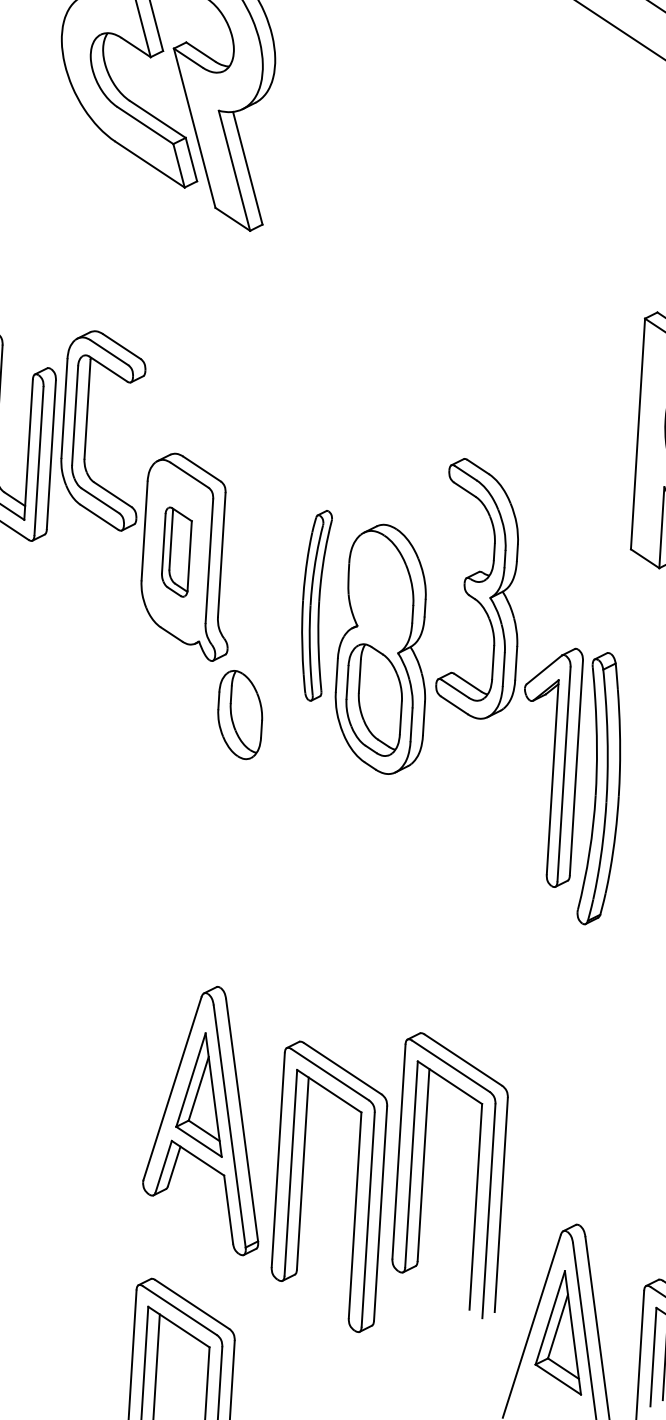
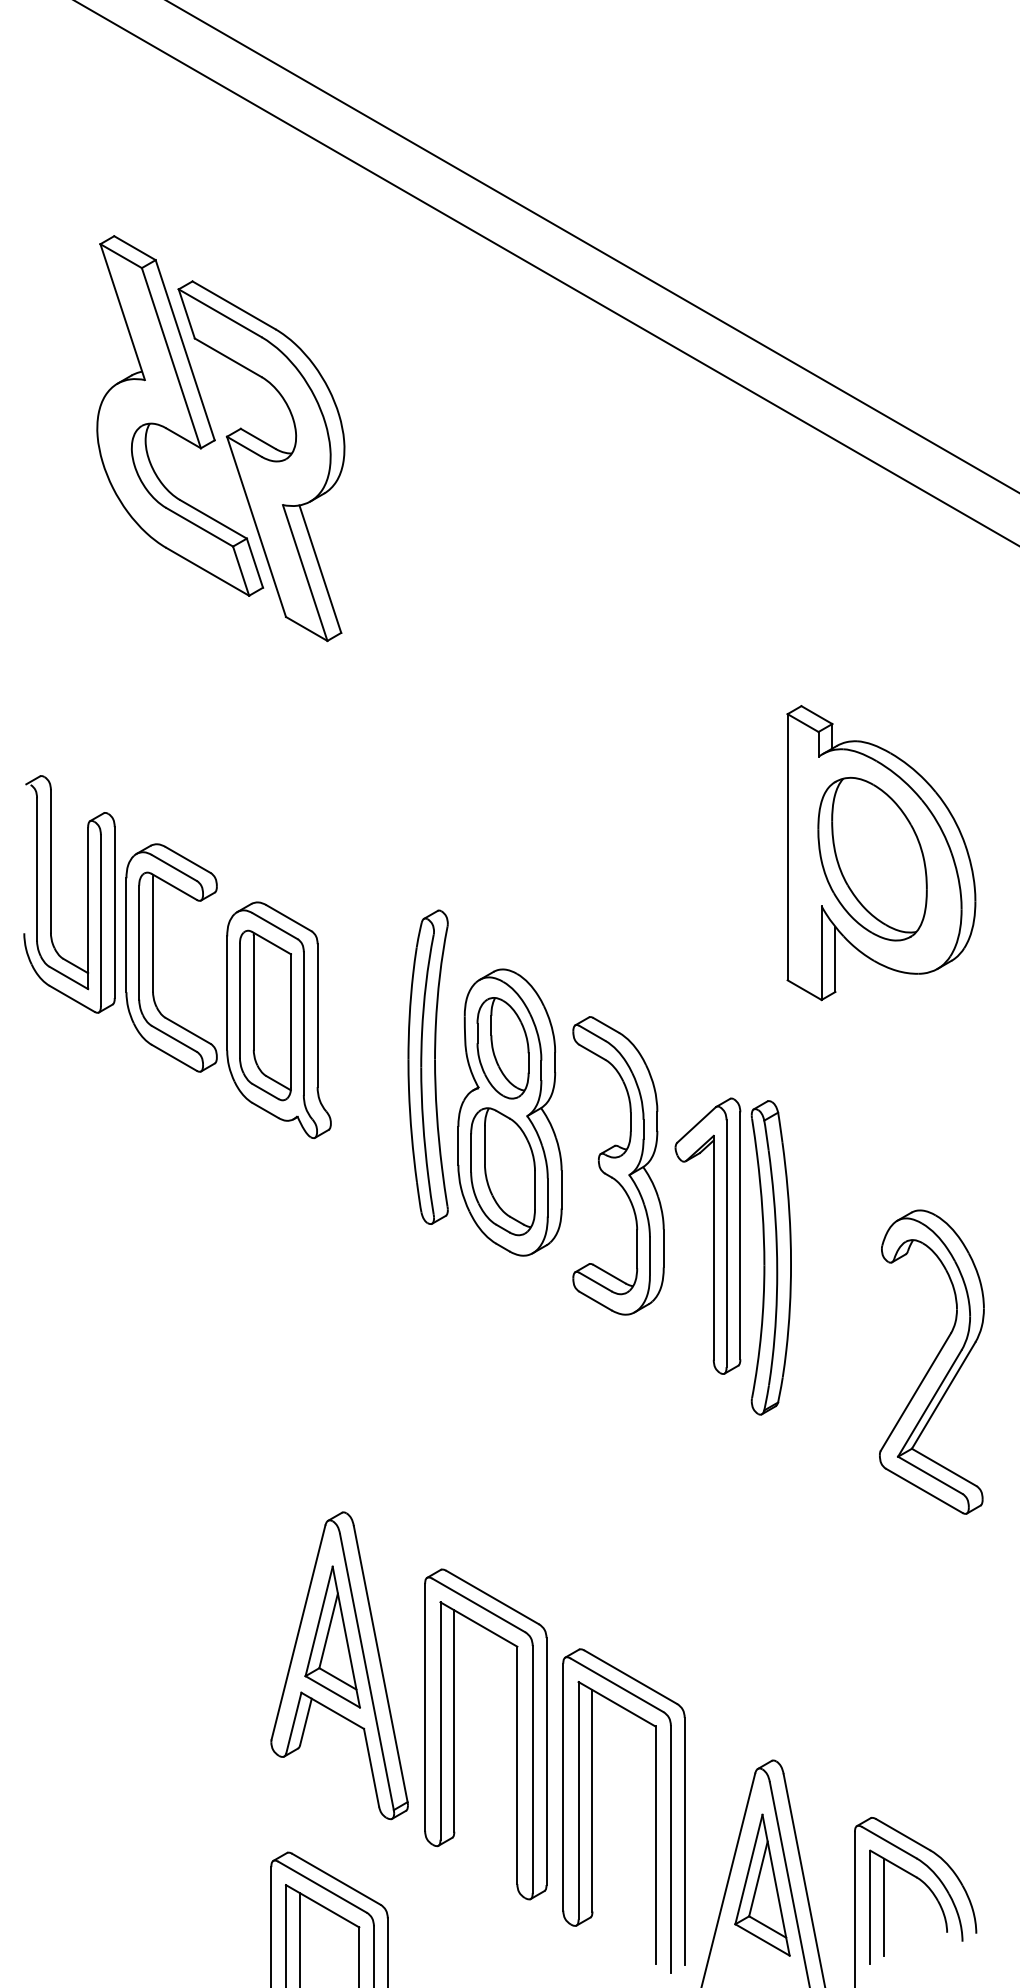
part: (86, 429) -> (153, 957), moved
part: (176, 552) -> (265, 1015), size x1.67
part: (481, 589) -> (618, 1165), moved
part: (314, 604) -> (427, 1066), size x1.43
part: (239, 715) -> (502, 1048), moved
part: (423, 1173) -> (592, 1810), moved

